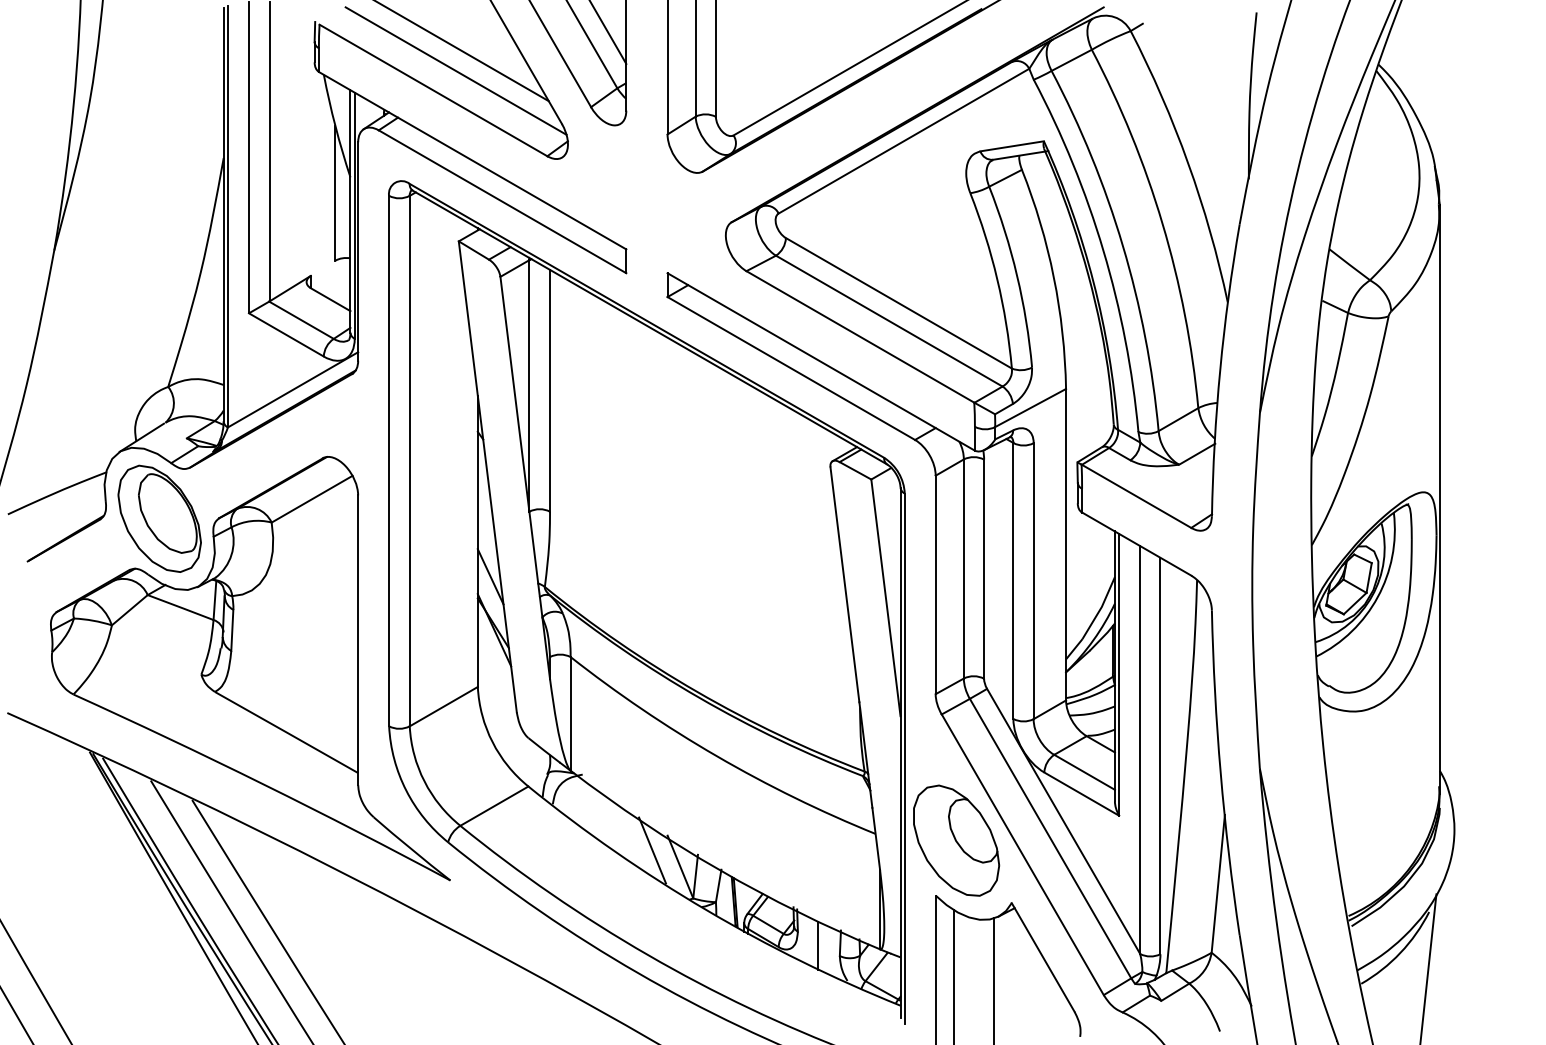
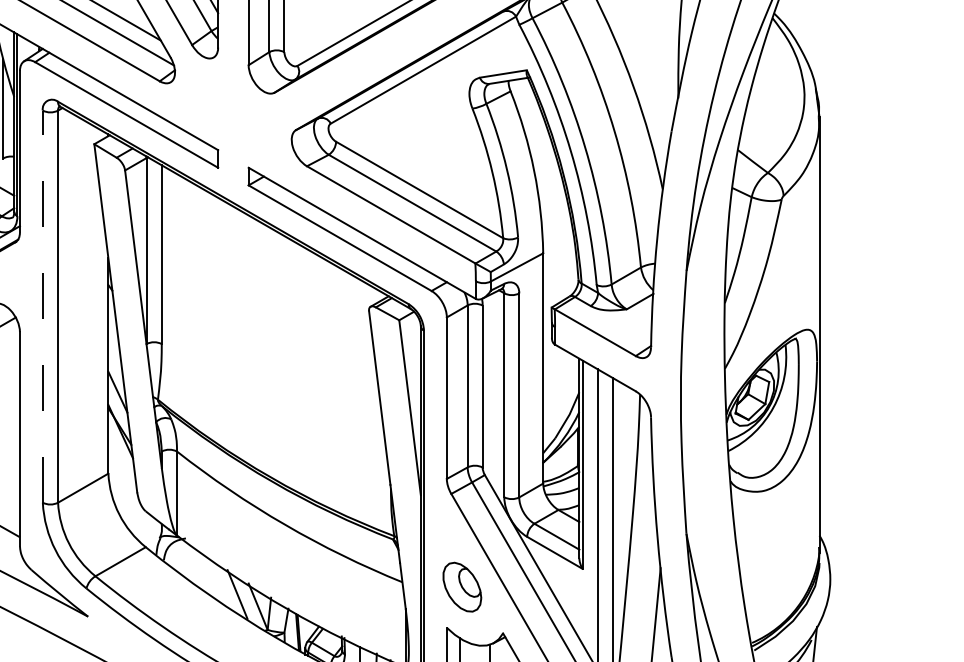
line: (389, 460) -> (43, 306), solid -> dashed
part: (956, 840) -> (462, 587), size x0.6

